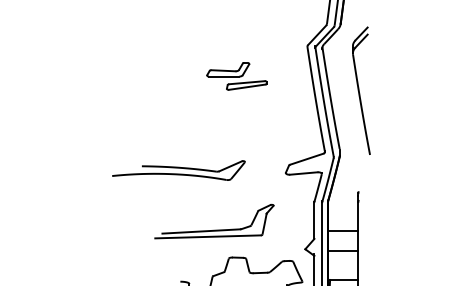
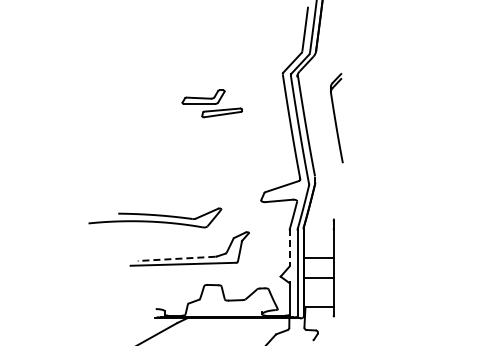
part: (361, 91) -> (336, 118), size x0.7
part: (179, 170) -> (155, 217), moved
line: (314, 221) -> (289, 248), solid -> dashed
line: (201, 231) -> (176, 258), solid -> dashed

